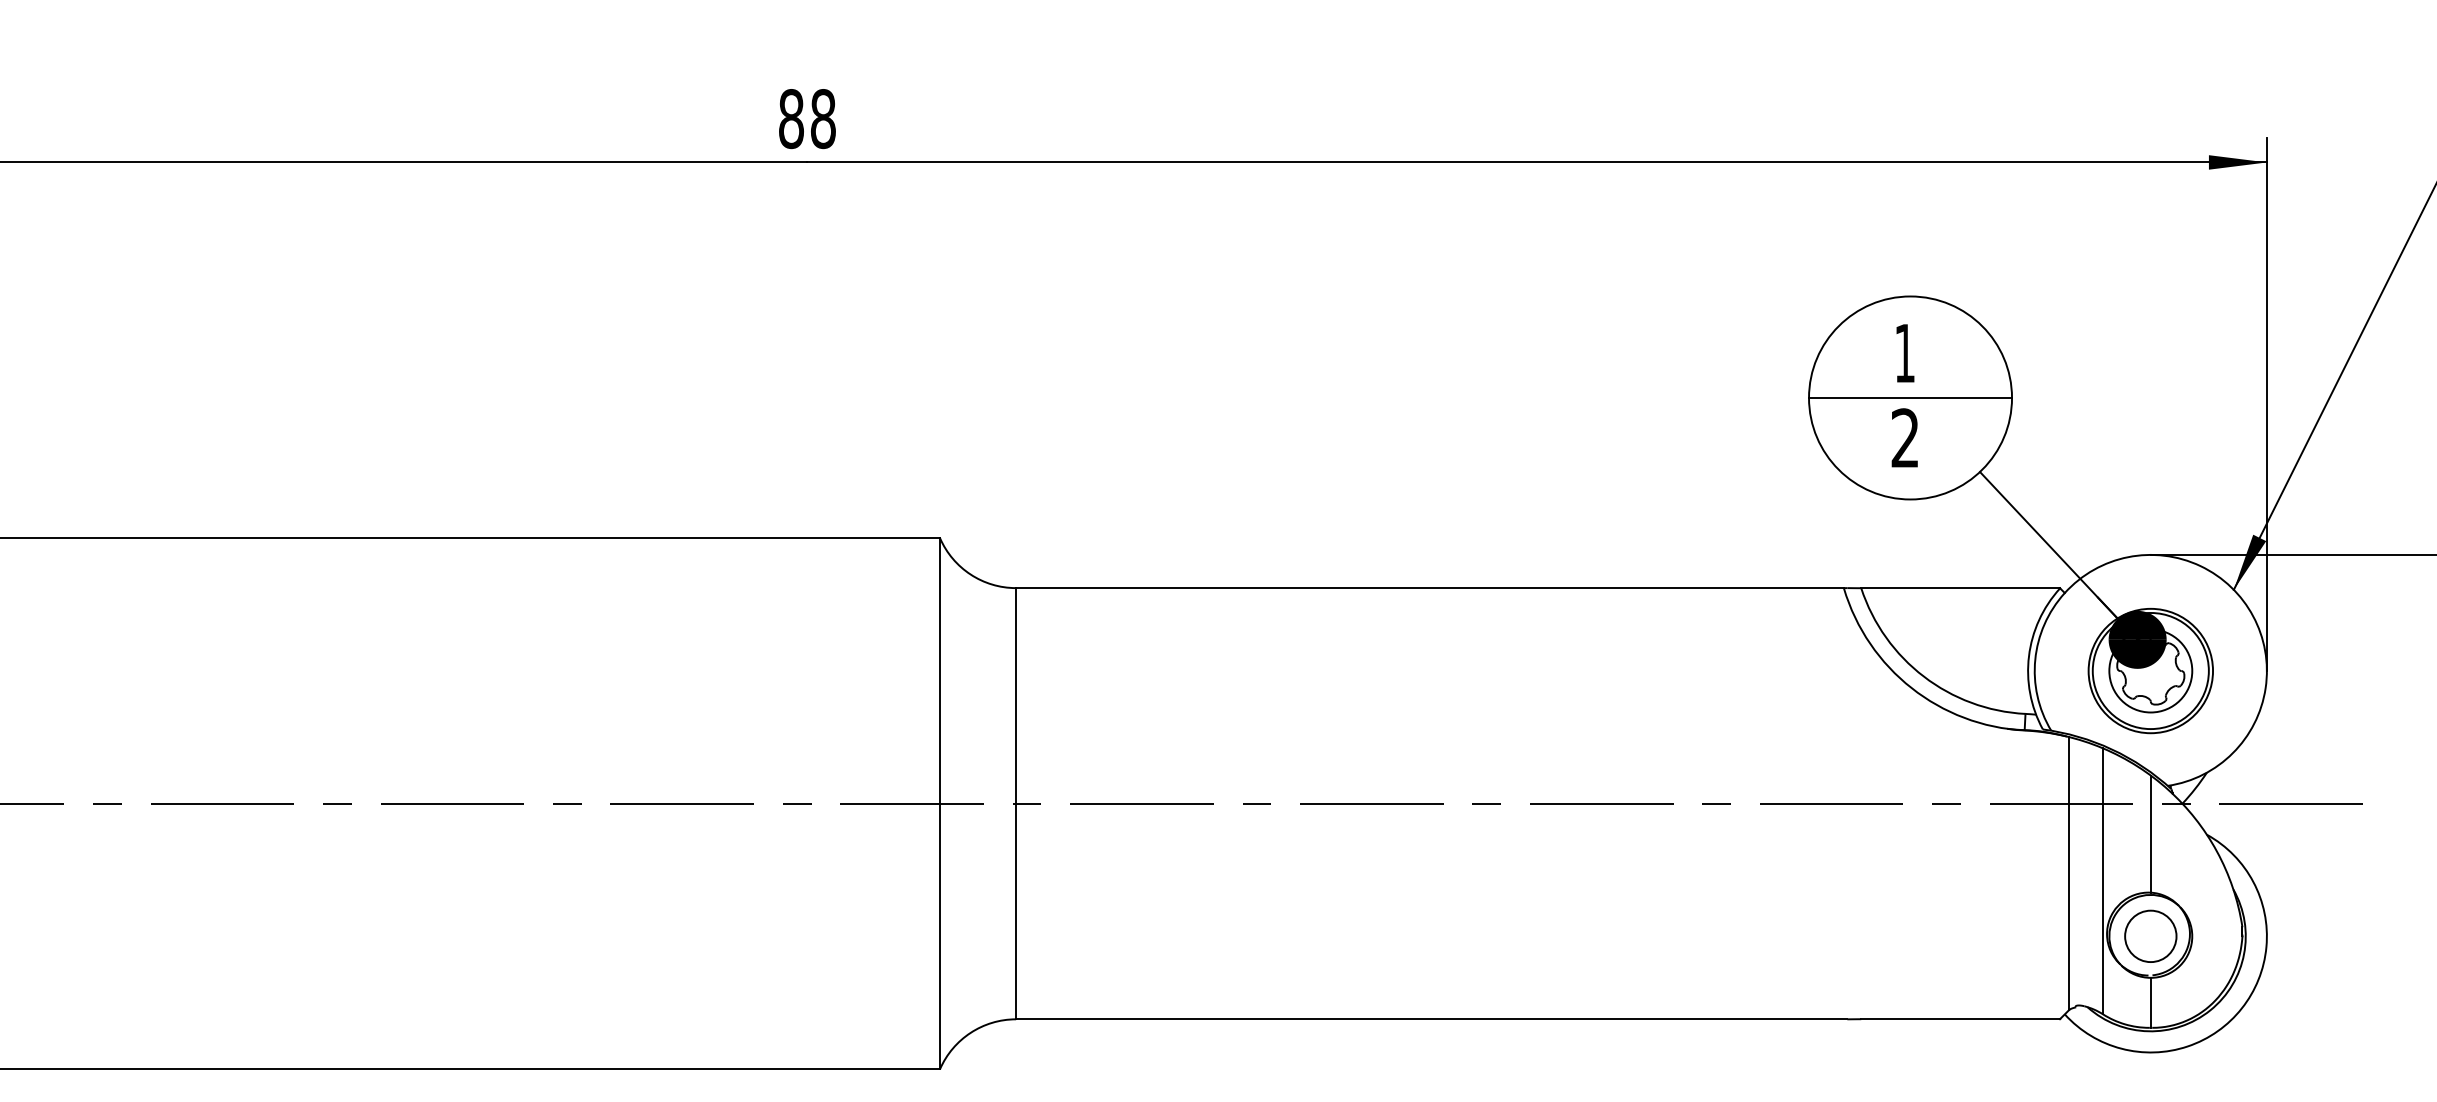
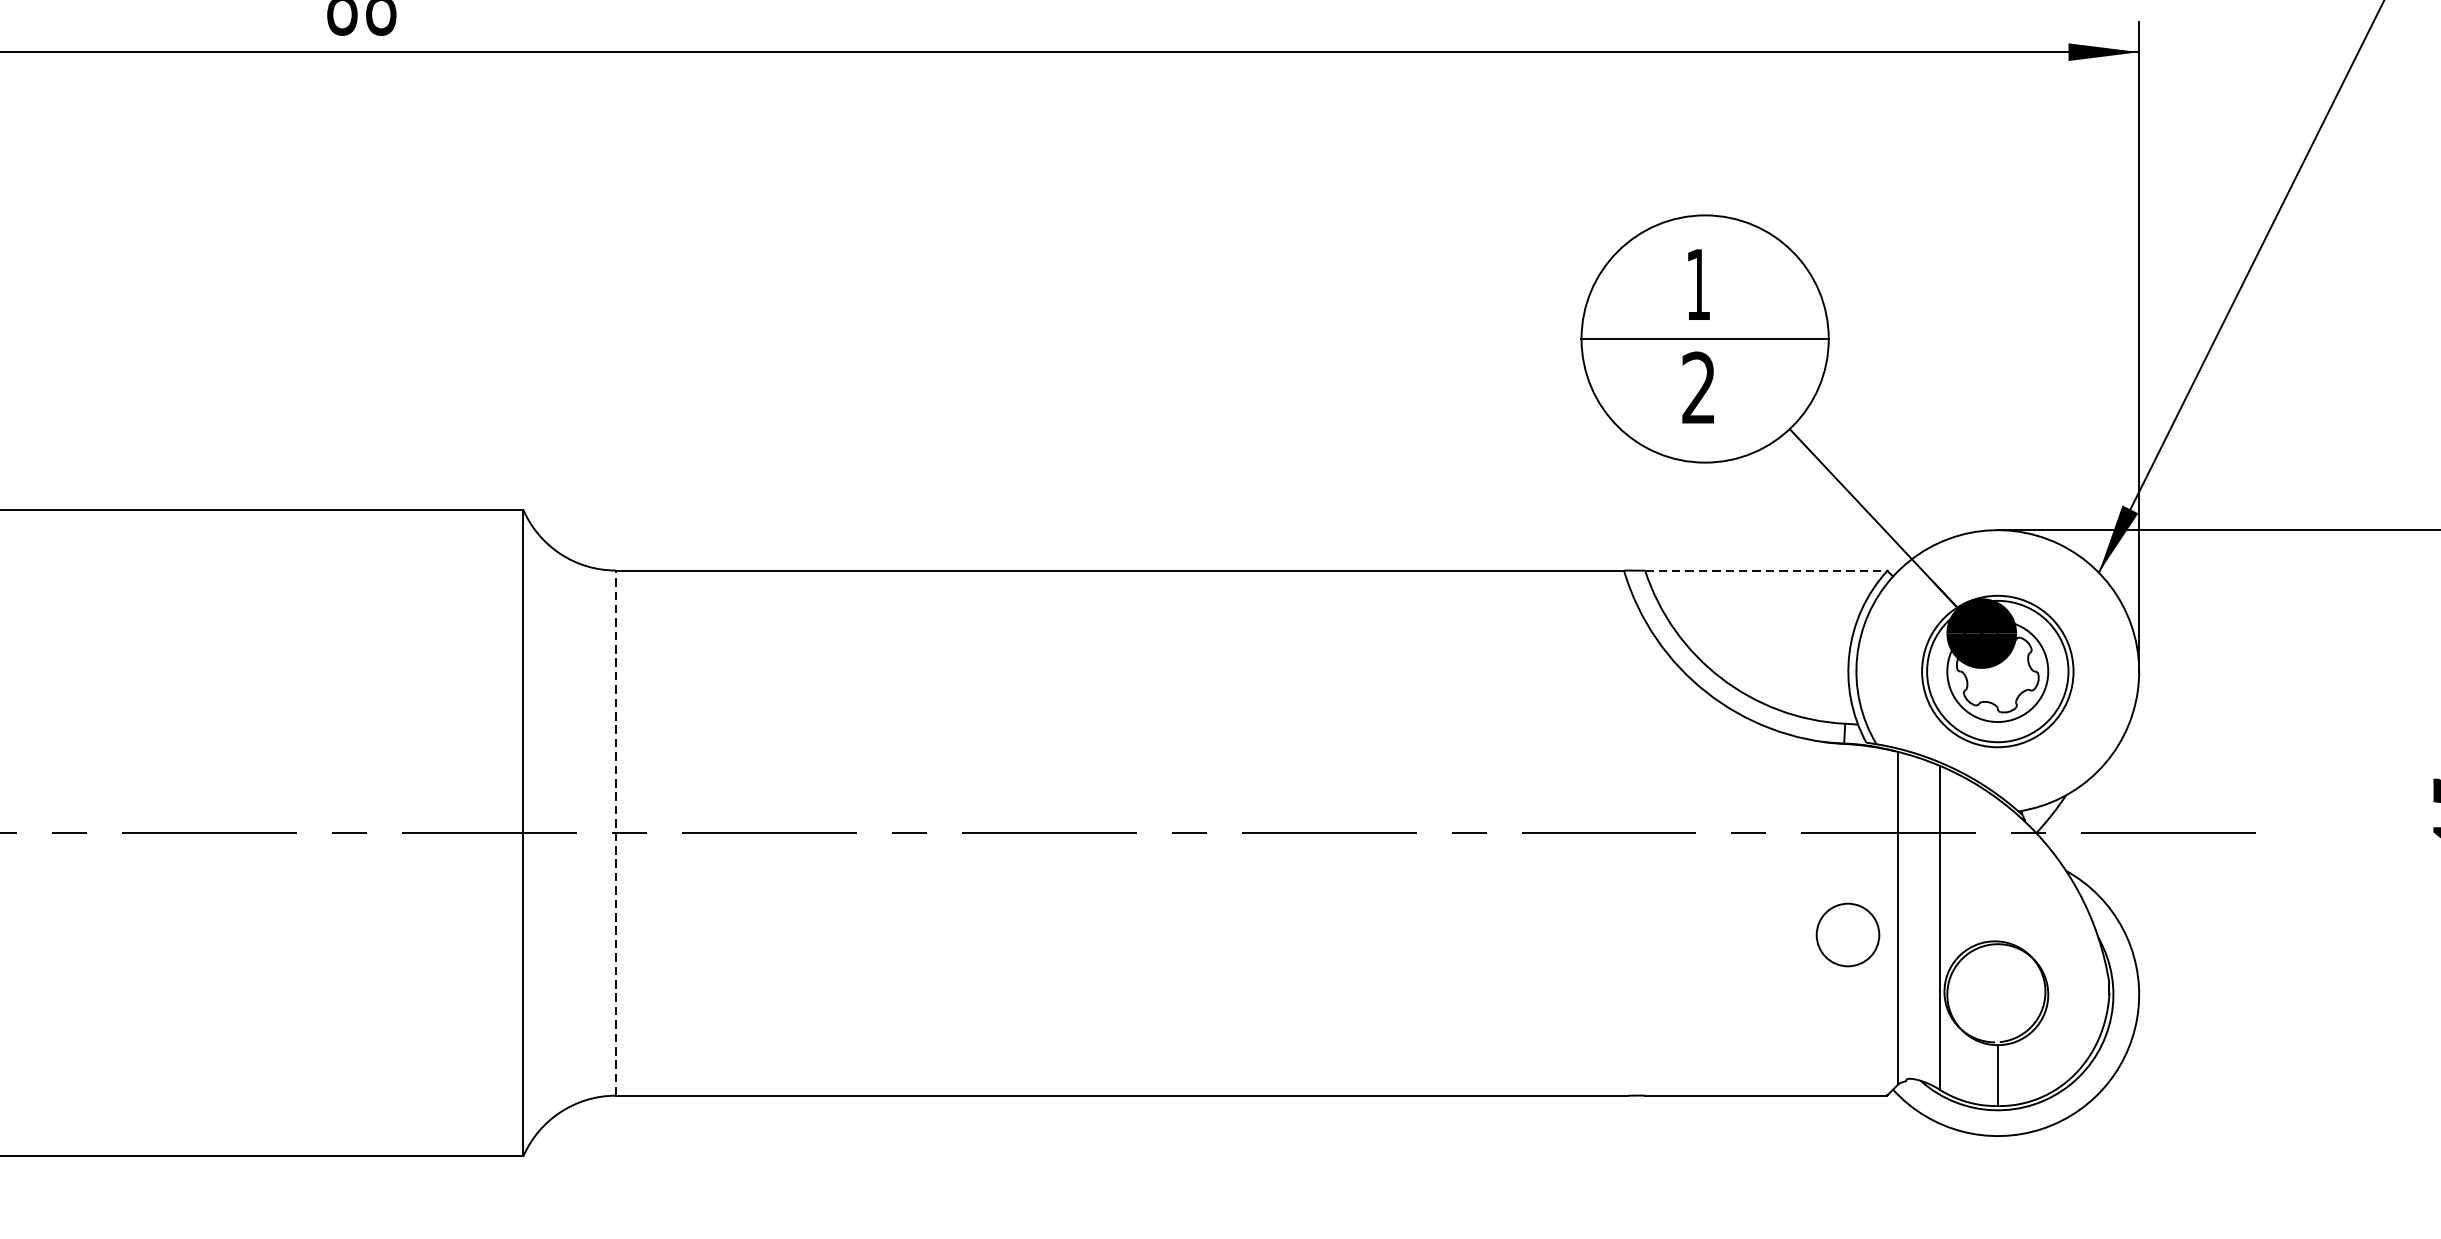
line: (1961, 588) -> (1767, 571), solid -> dashed
line: (1016, 803) -> (616, 832), solid -> dashed
line: (2150, 833) -> (1997, 869), removed
circle: (2150, 935) -> (1847, 933), moved

